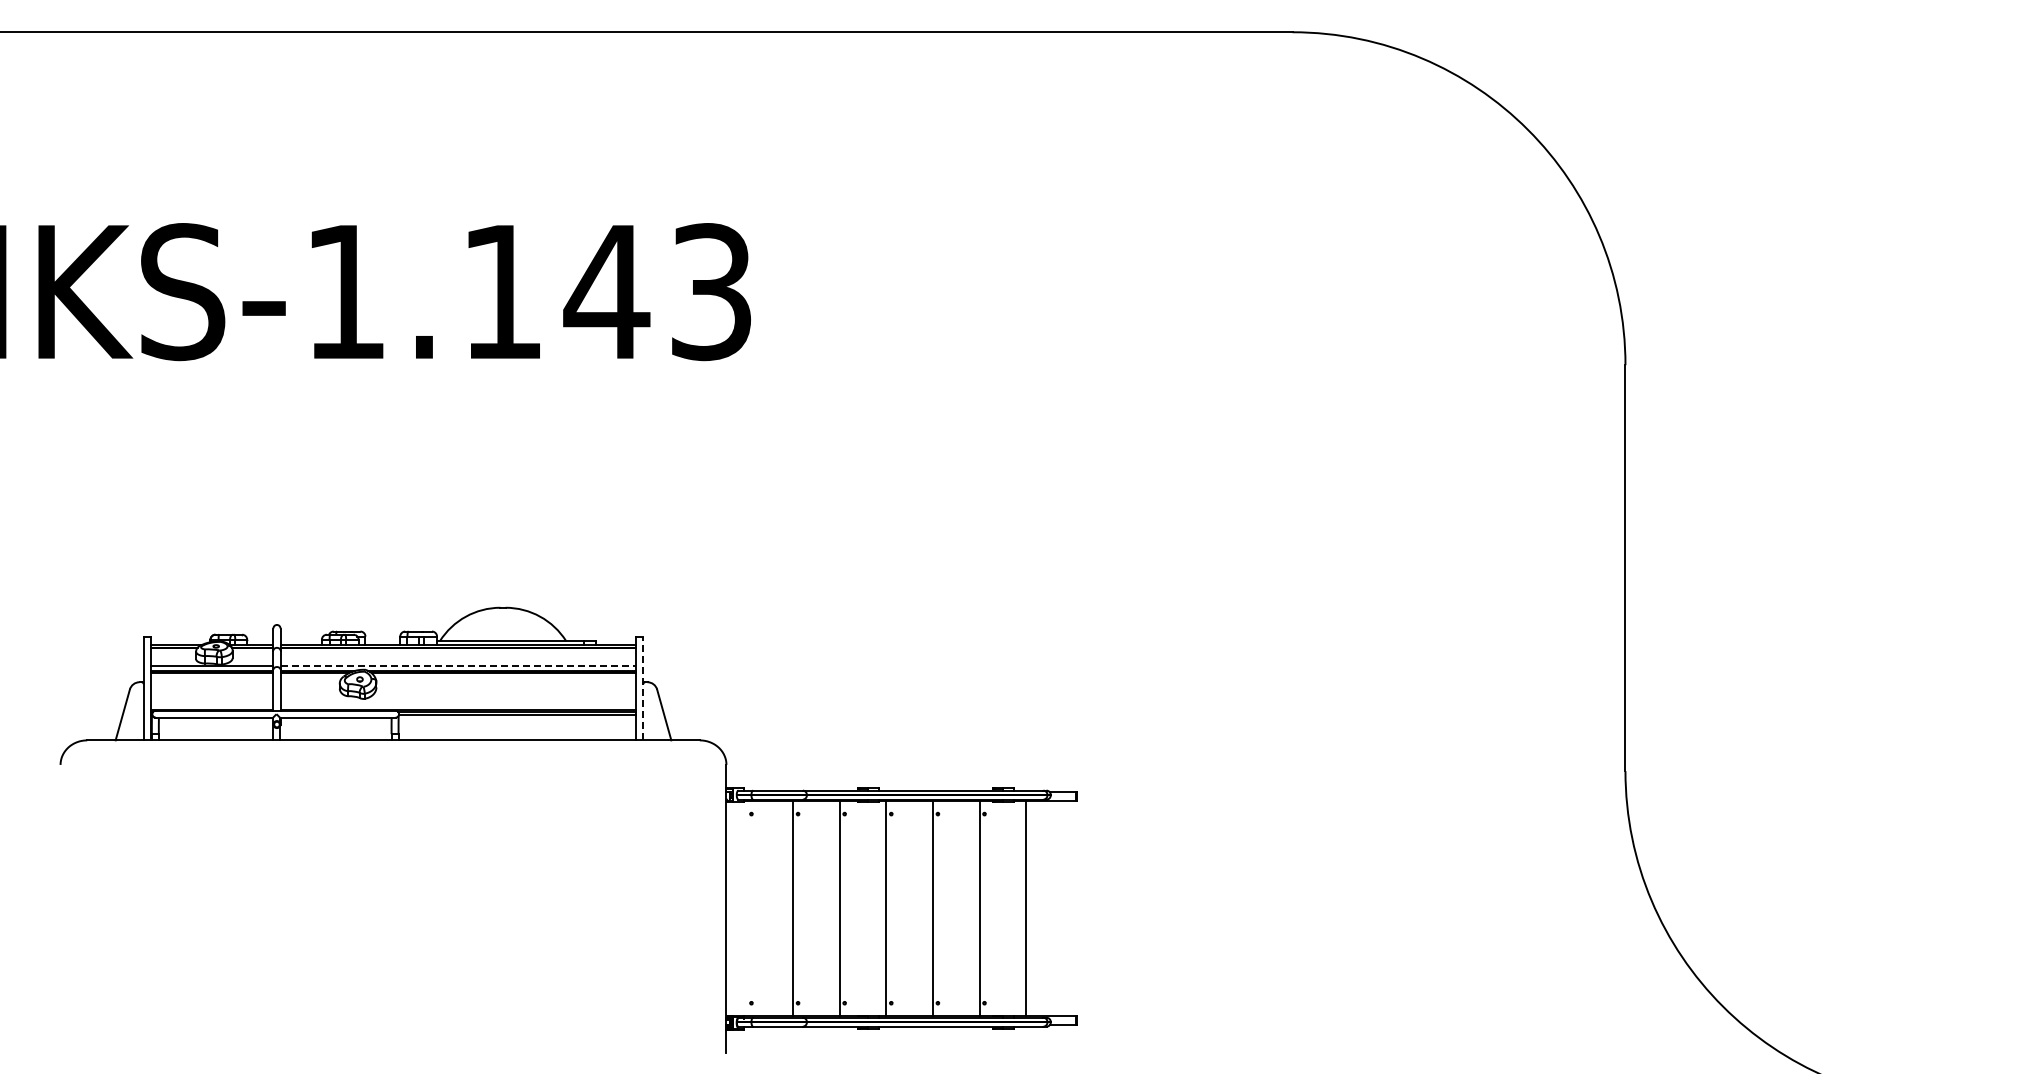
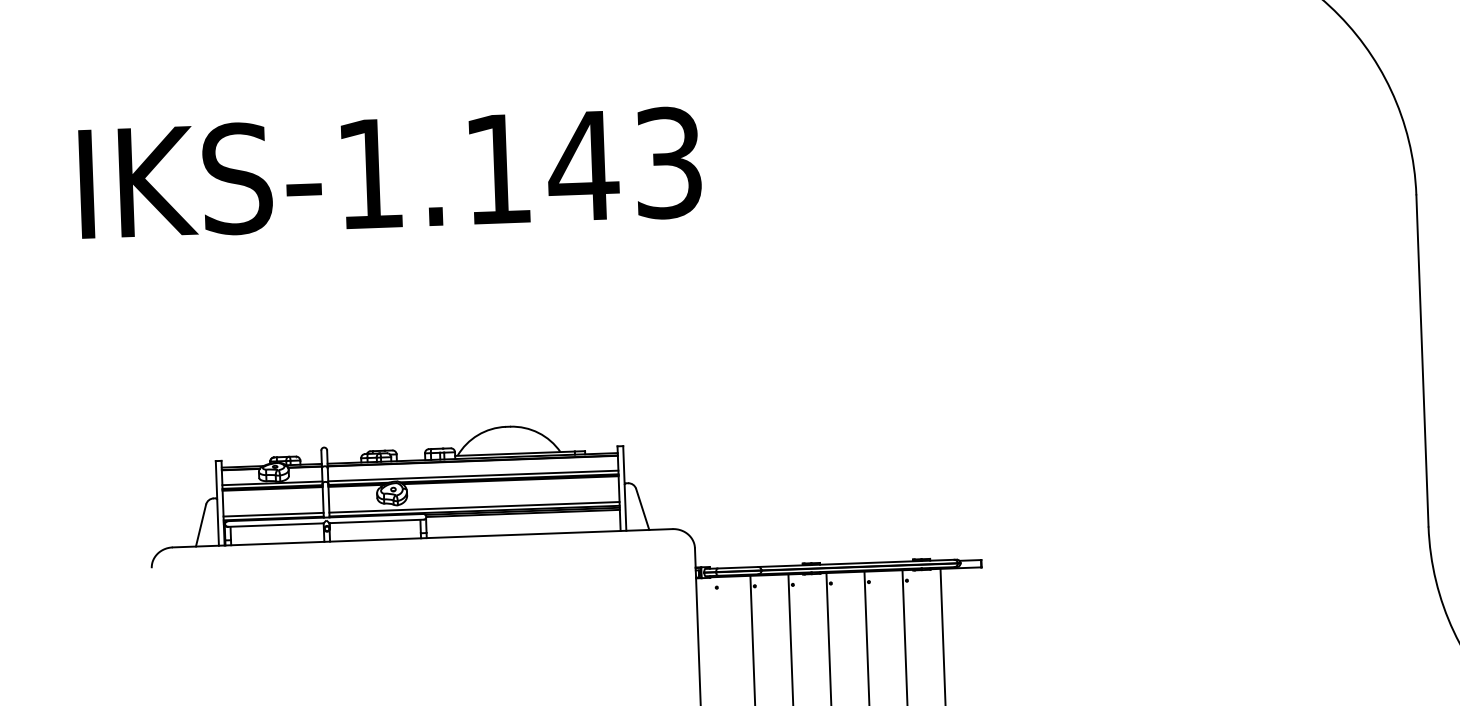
line: (458, 666) -> (473, 476), dashed -> solid
line: (643, 688) -> (625, 488), dashed -> solid
line: (211, 704) -> (273, 514), added
line: (458, 704) -> (474, 507), added

